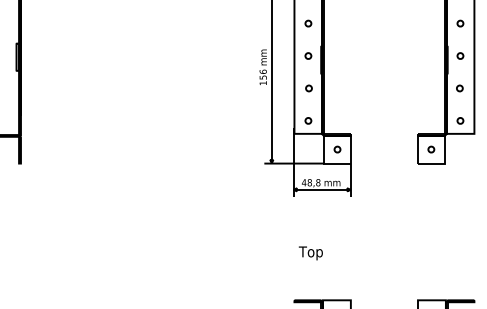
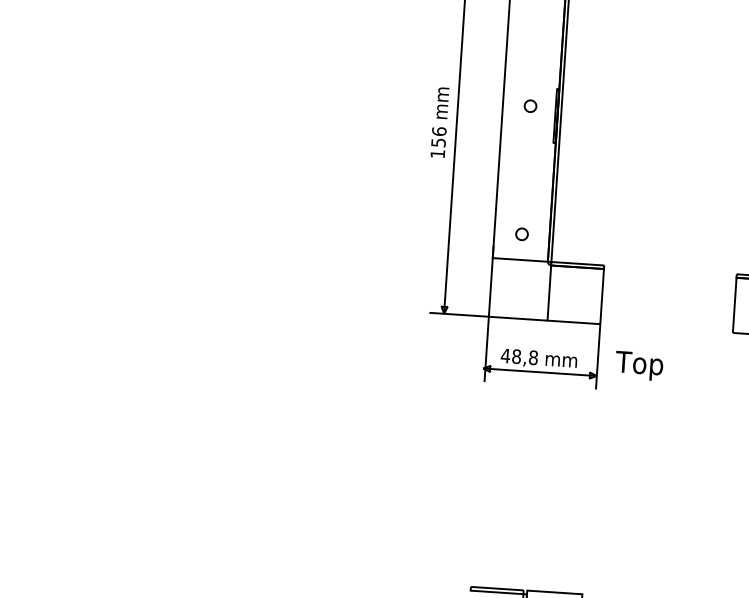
part: (308, 23) -> (534, 41), removed
part: (308, 88) -> (526, 170), removed
part: (337, 149) -> (575, 294), removed
text: (310, 253) -> (638, 366), moved

